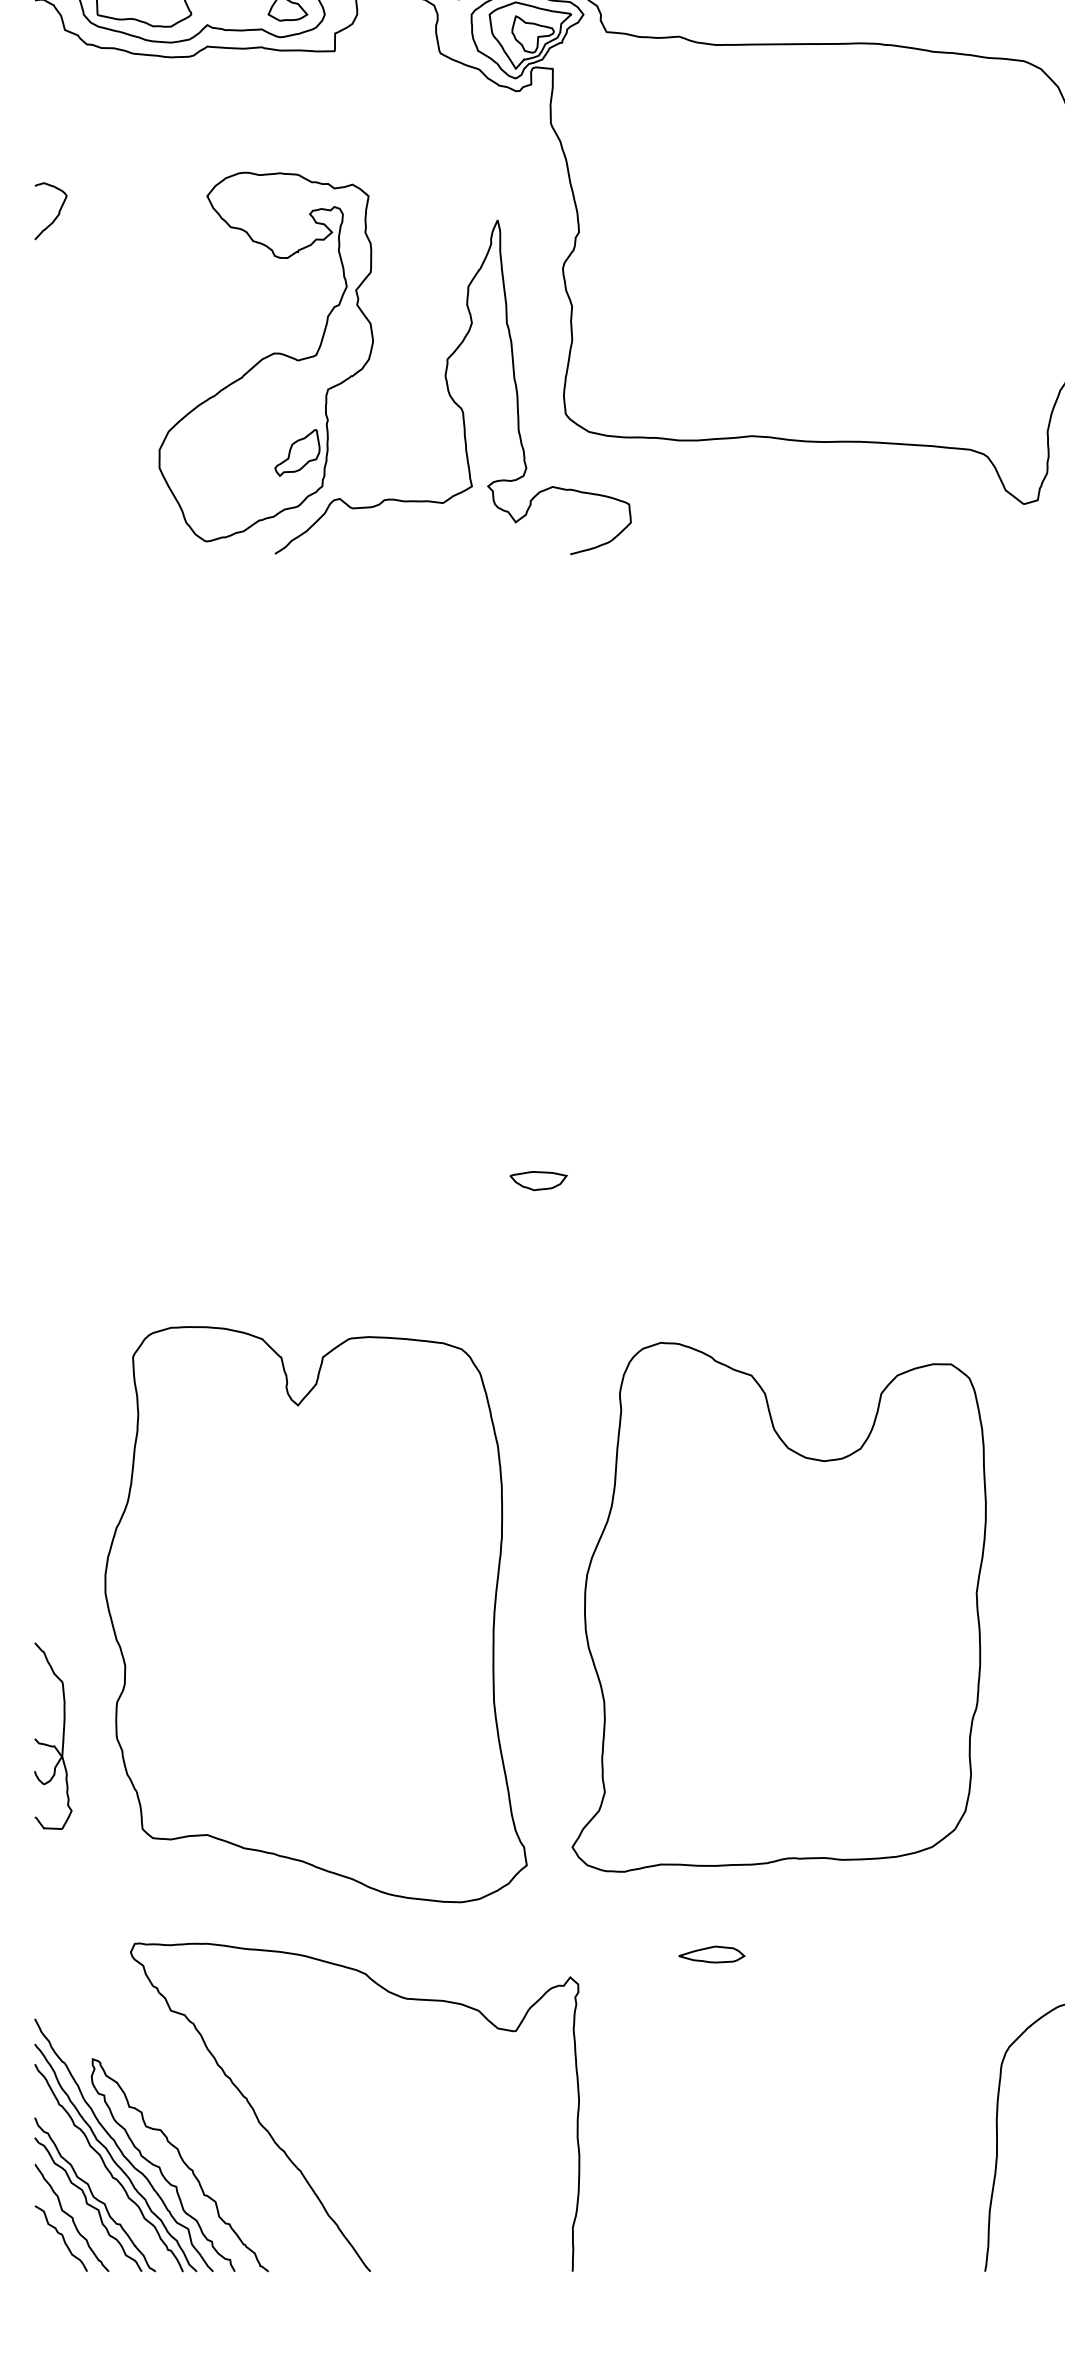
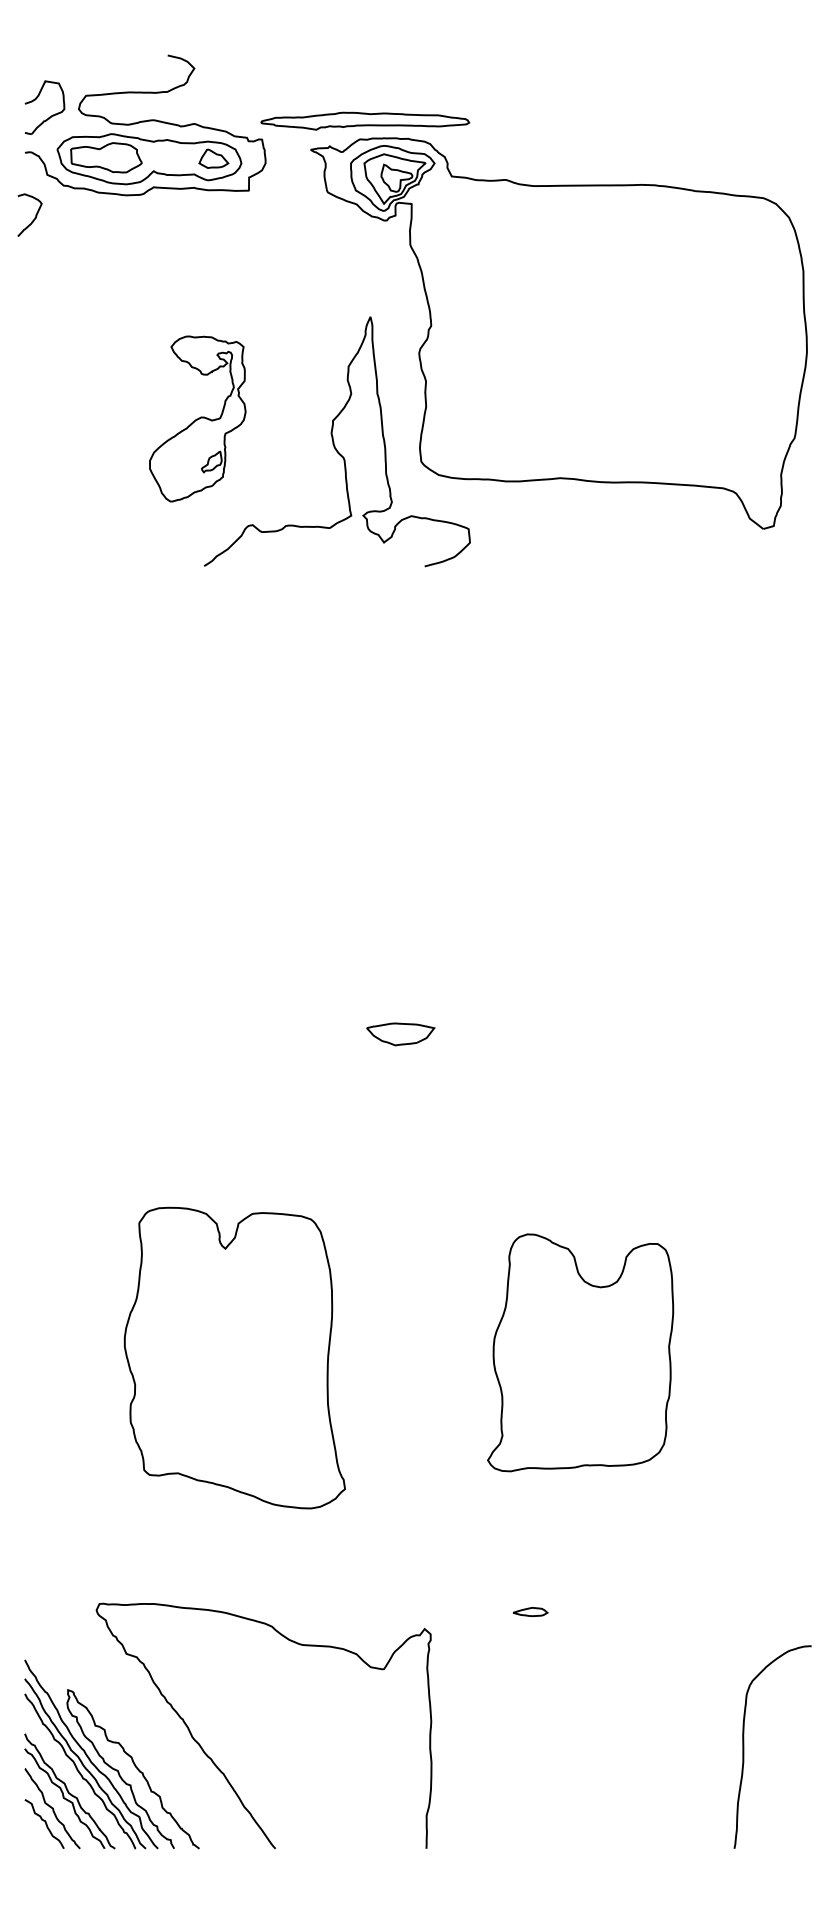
curve: (57, 214) -> (34, 217), moved
part: (266, 356) -> (197, 418), size x0.6
part: (539, 1181) -> (401, 1034), size x1.6
part: (778, 1607) -> (580, 1352), size x0.6
part: (315, 1613) -> (234, 1357), size x0.7
part: (53, 1736) -> (38, 1449), removed
part: (711, 1953) -> (530, 1611), size x0.7

